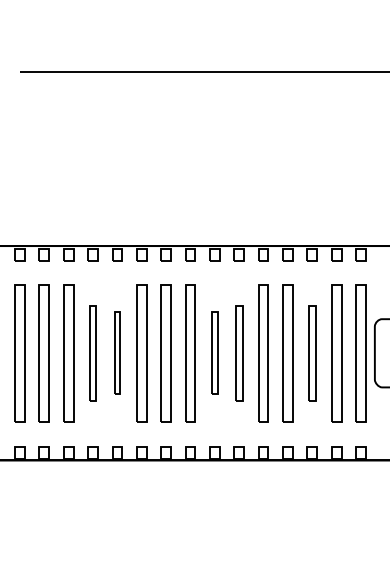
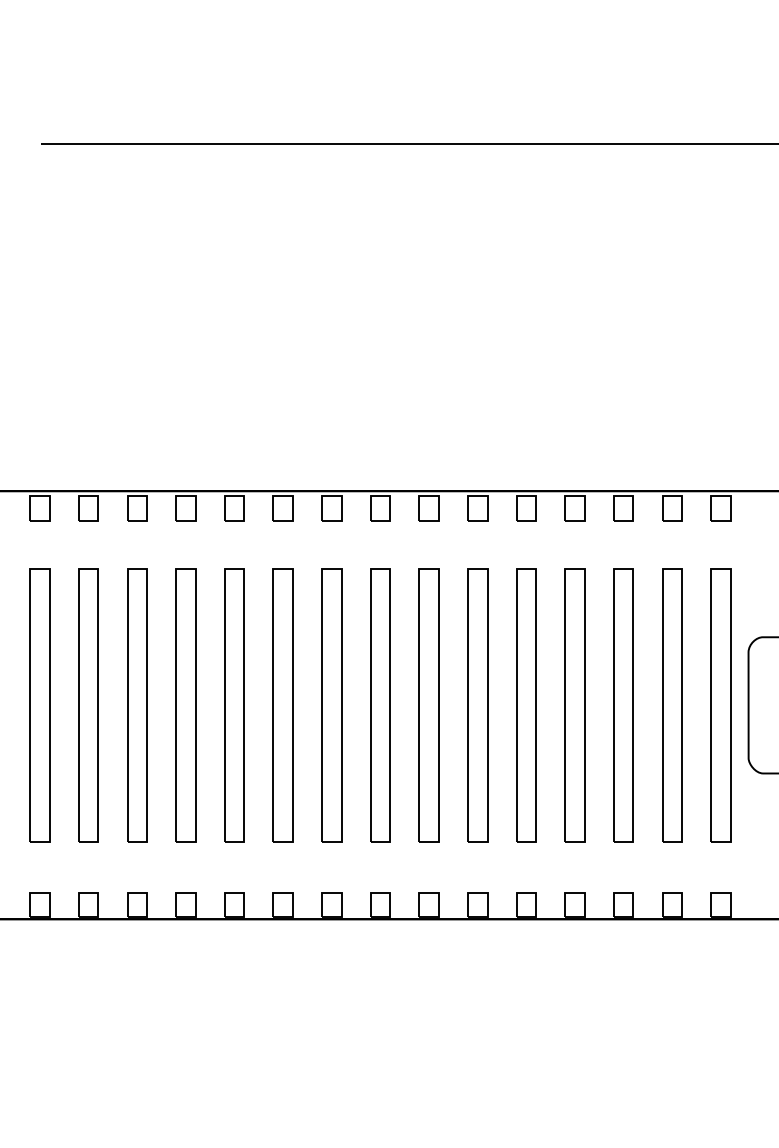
part: (92, 353) -> (184, 705), size x1.43
part: (117, 353) -> (234, 705), size x1.67
part: (214, 353) -> (428, 705), size x1.67
part: (238, 353) -> (476, 705), size x1.43
part: (311, 353) -> (622, 705), size x1.43

